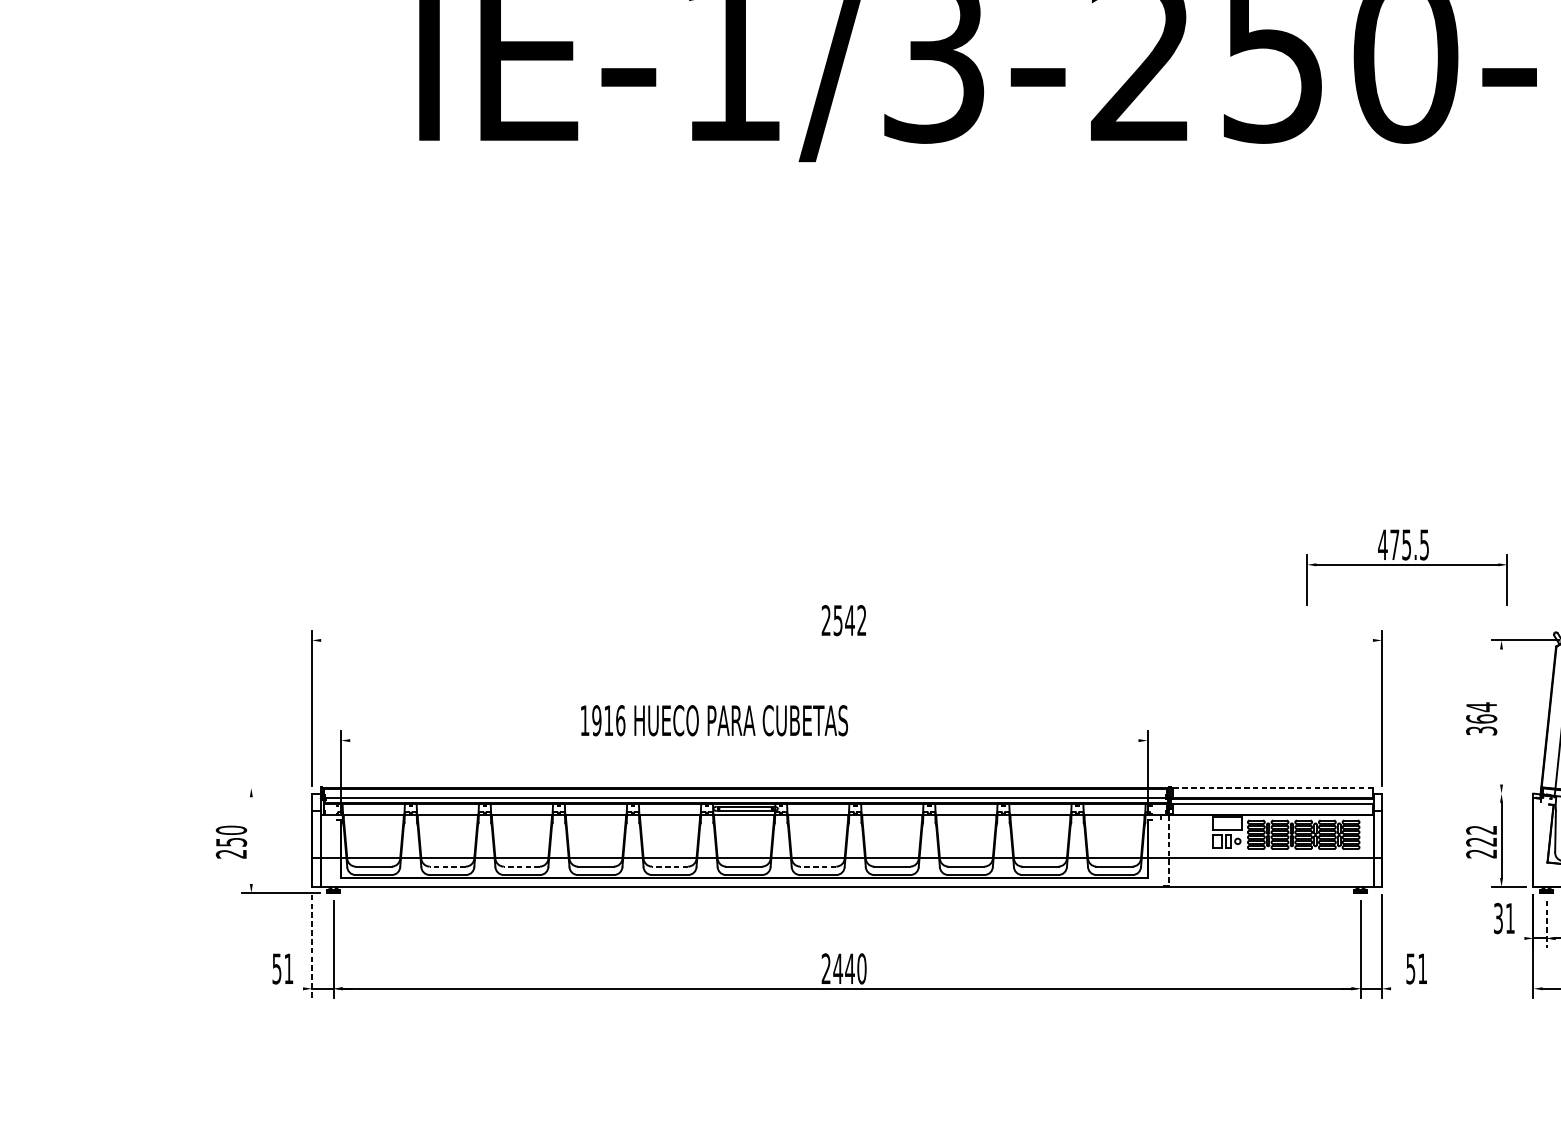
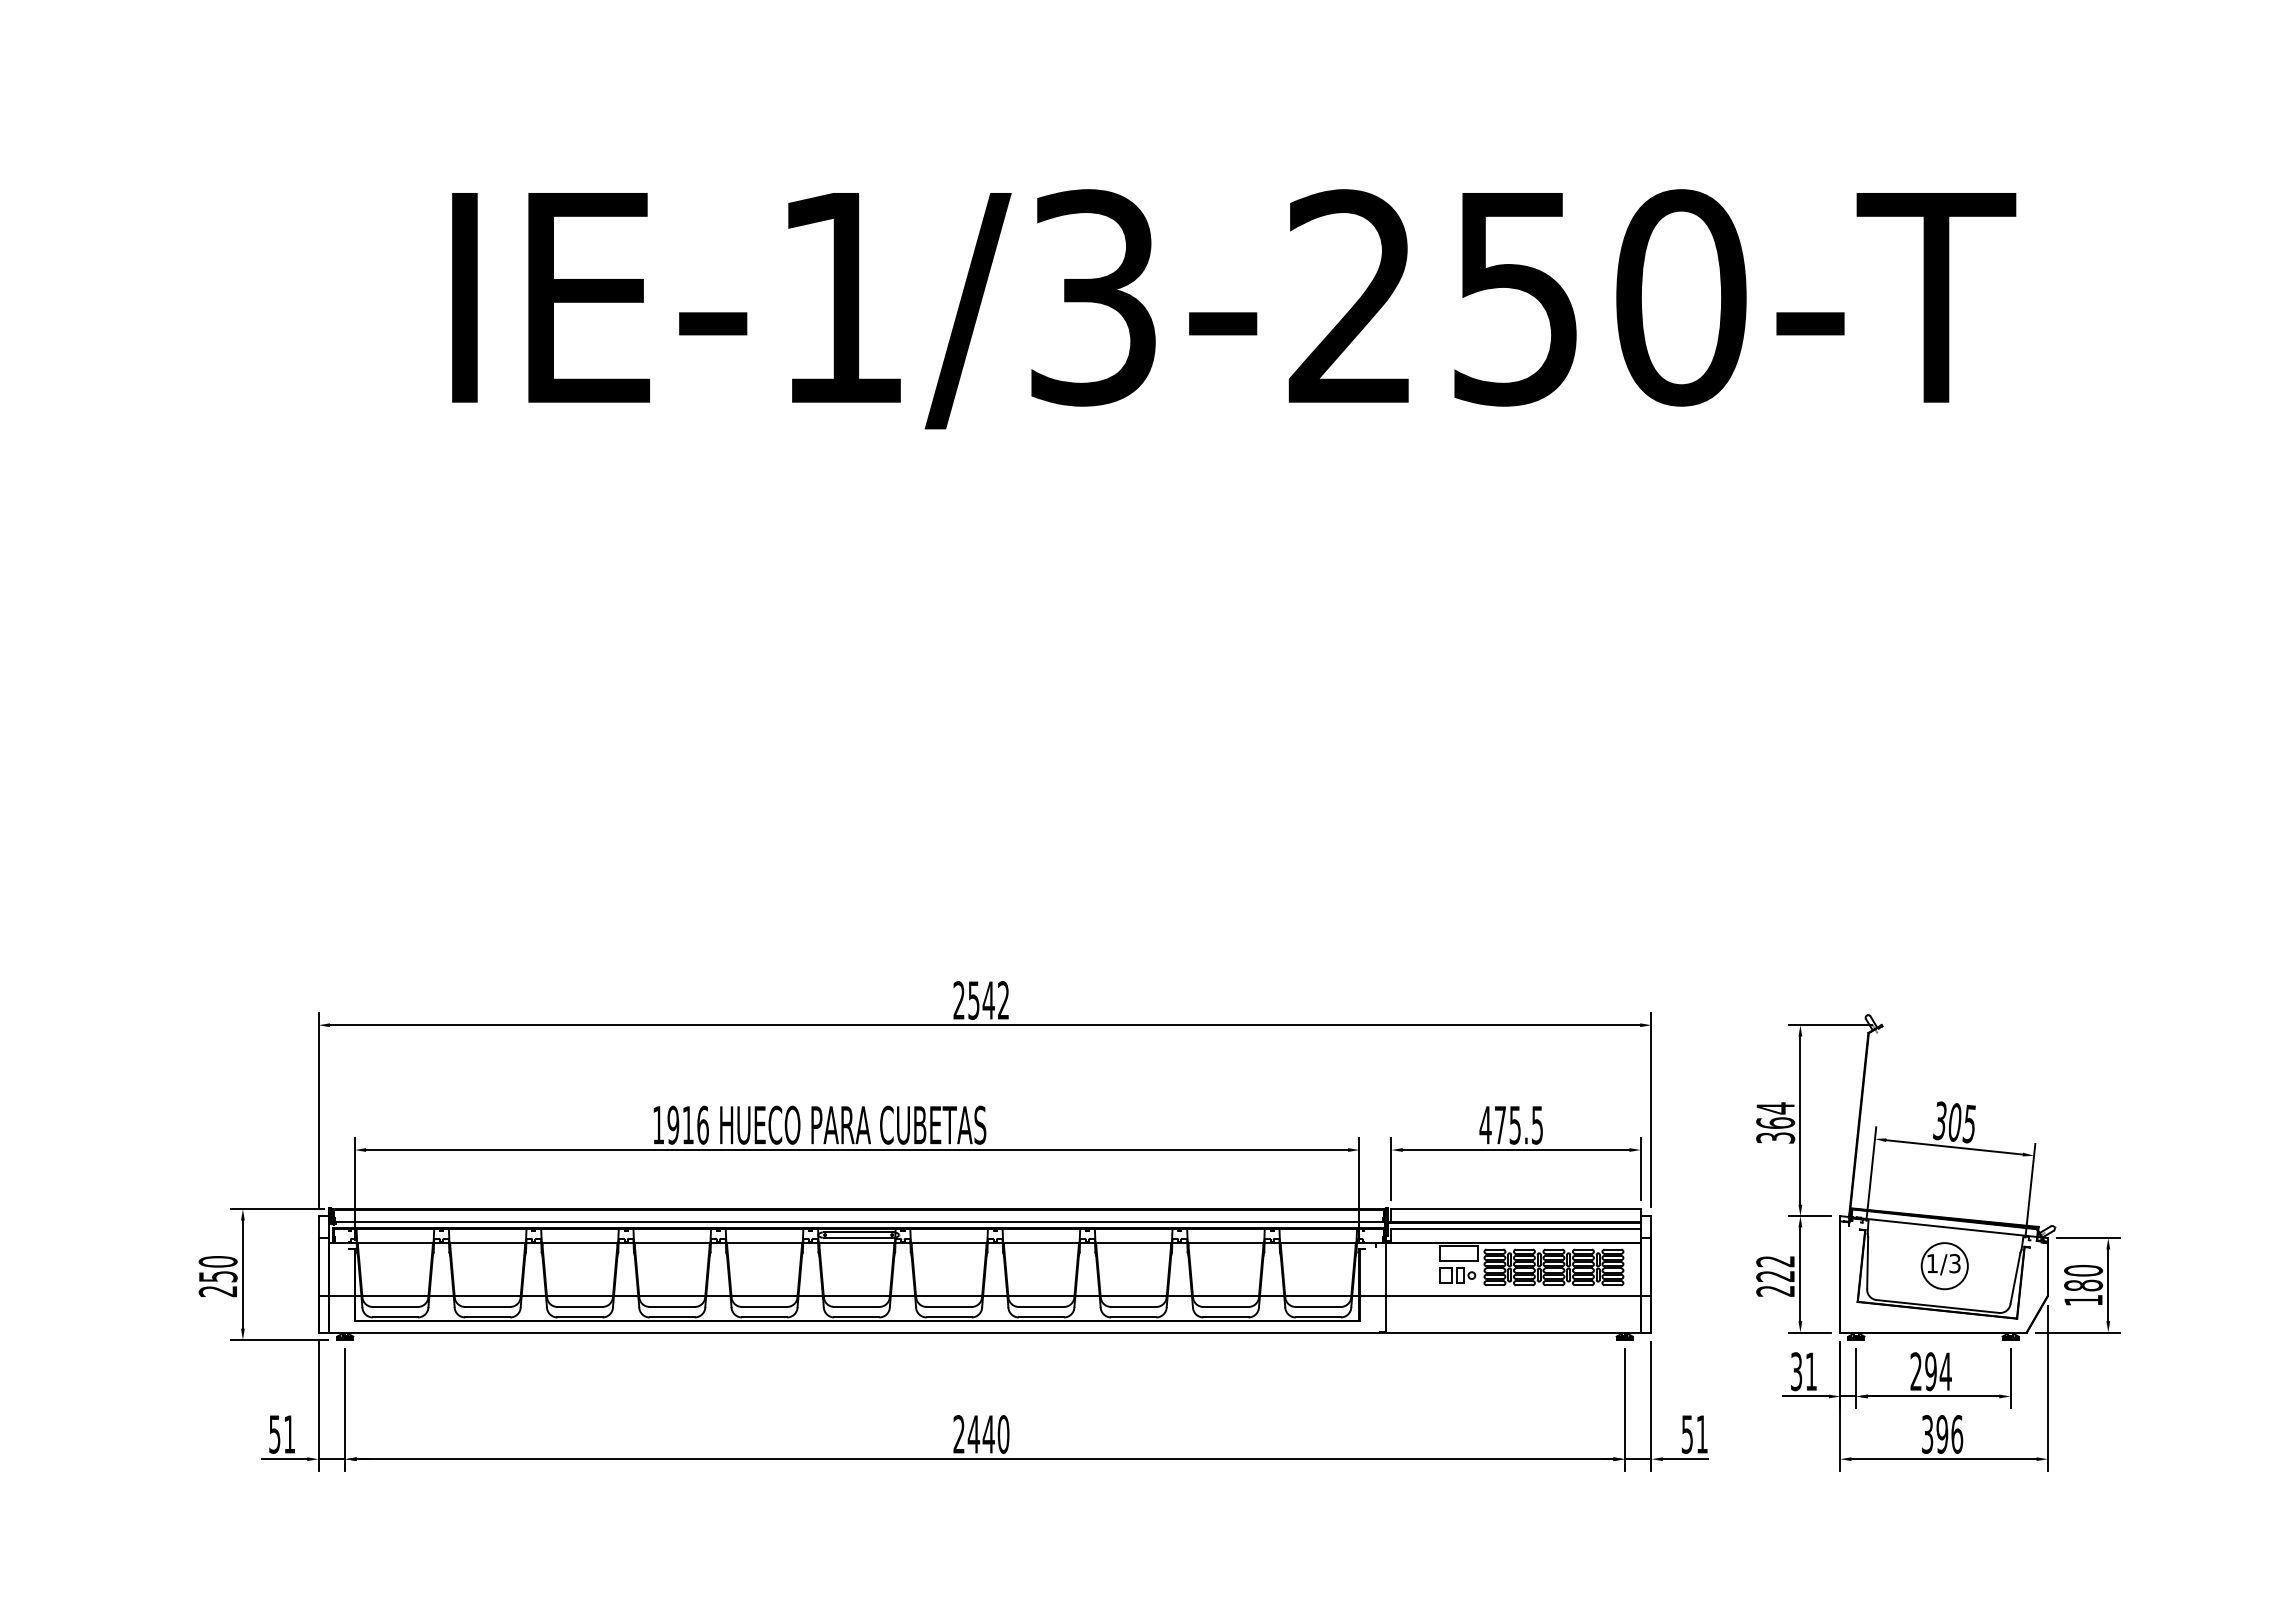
part: (1406, 567) -> (1515, 1153), moved
line: (846, 640) -> (984, 1025), added
line: (1501, 716) -> (1800, 1120), added
line: (744, 740) -> (857, 1150), added
line: (279, 788) -> (277, 1209), added
line: (1273, 788) -> (1516, 1209), dashed -> solid
line: (1508, 793) -> (1809, 1216), added
line: (251, 840) -> (242, 1274), added
line: (1169, 850) -> (1386, 1287), dashed -> solid
line: (447, 866) -> (487, 1306), dashed -> solid
line: (521, 866) -> (579, 1306), dashed -> solid
line: (670, 866) -> (764, 1306), dashed -> solid
line: (818, 866) -> (949, 1306), dashed -> solid
line: (1546, 924) -> (1856, 1379), dashed -> solid
line: (1505, 938) -> (1805, 1396), added
line: (312, 947) -> (318, 1407), dashed -> solid
line: (284, 989) -> (284, 1459), added
line: (1409, 989) -> (1685, 1459), added

